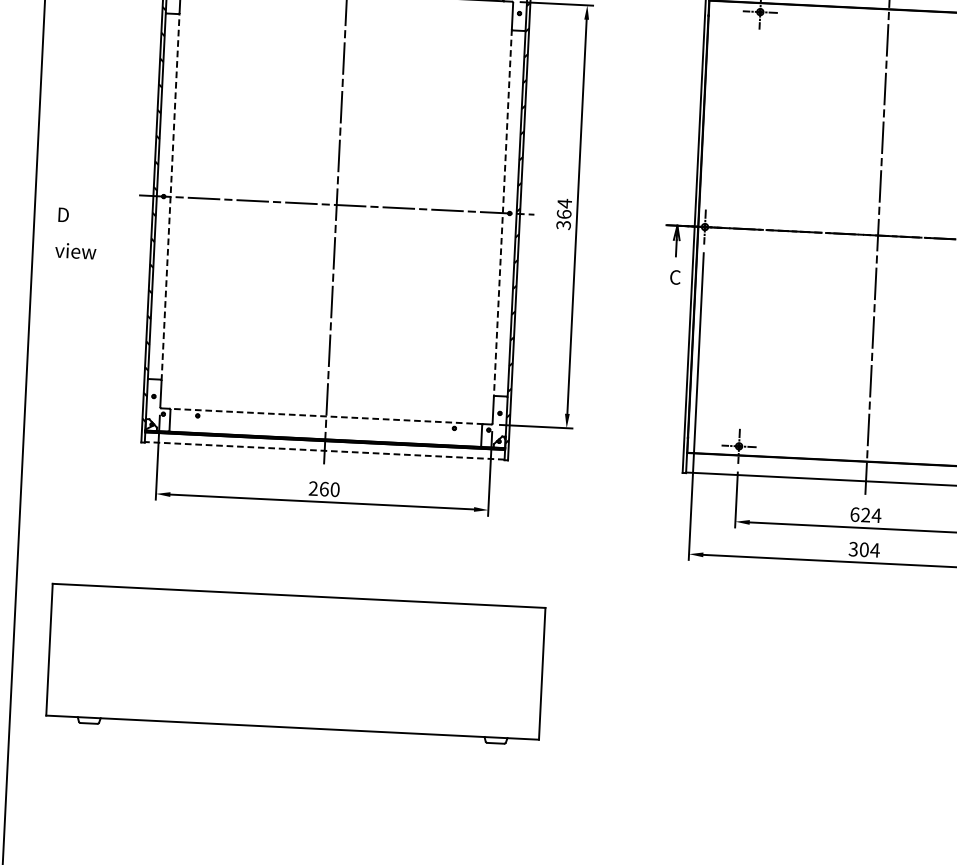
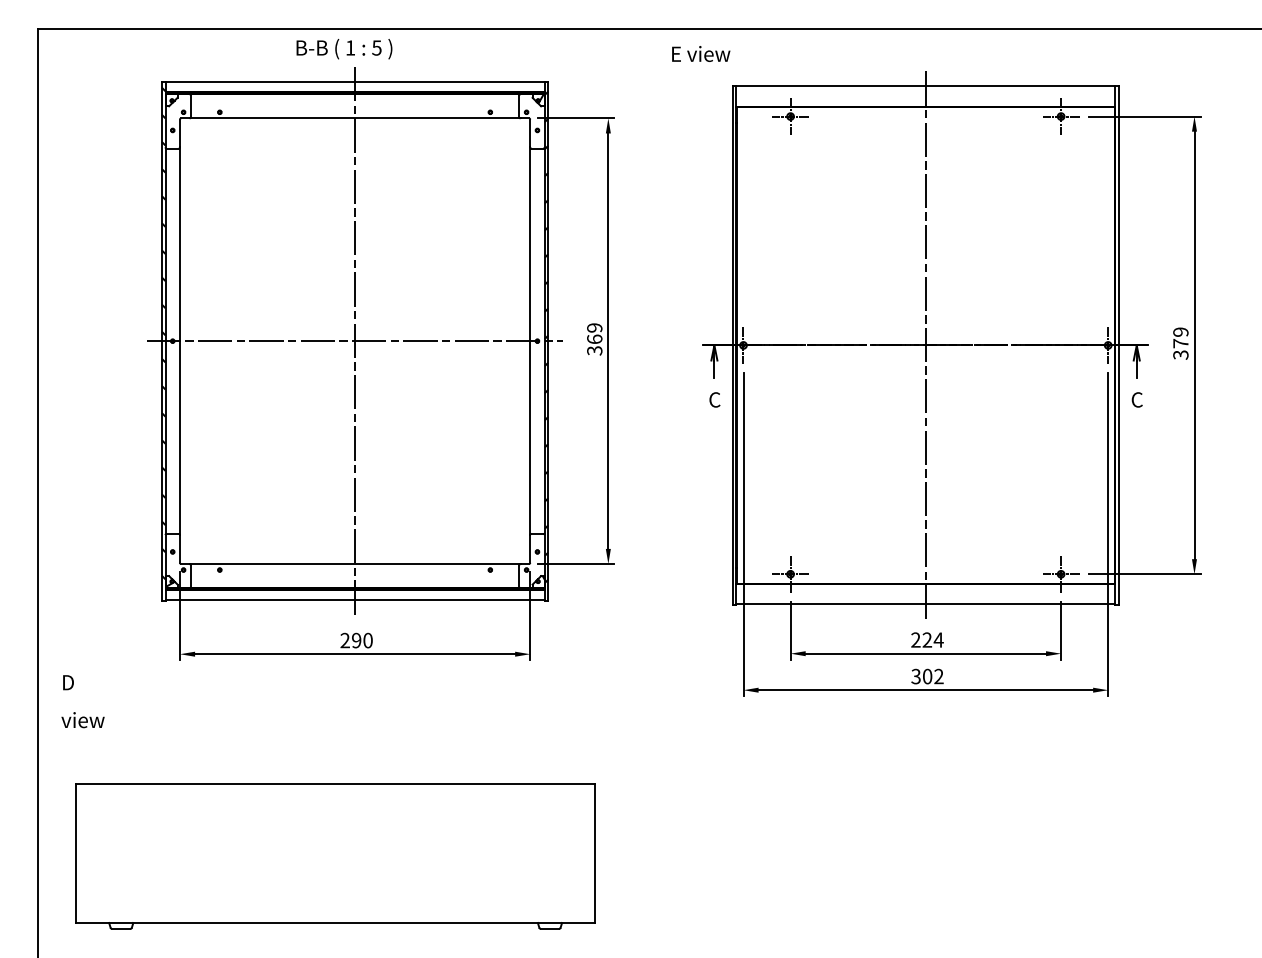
line: (170, 197) -> (179, 341), dashed -> solid
text: (564, 203) -> (594, 327), 364 -> 369
line: (503, 213) -> (530, 341), dashed -> solid
text: (76, 233) -> (82, 701), moved
line: (325, 416) -> (354, 564), dashed -> solid
line: (325, 451) -> (355, 600), dashed -> solid
text: (324, 489) -> (356, 640), 260 -> 290
text: (854, 514) -> (915, 639), 624 -> 224
text: (874, 550) -> (938, 676), 304 -> 302
part: (295, 664) -> (335, 856), moved

